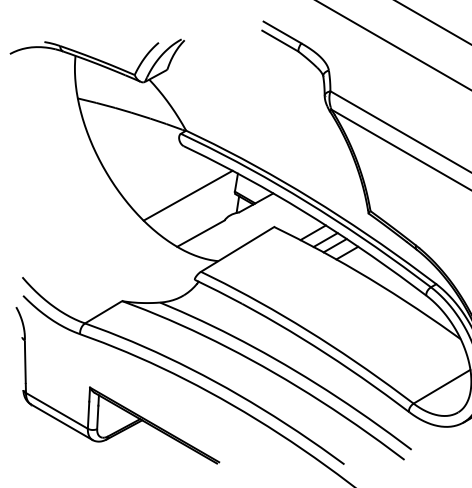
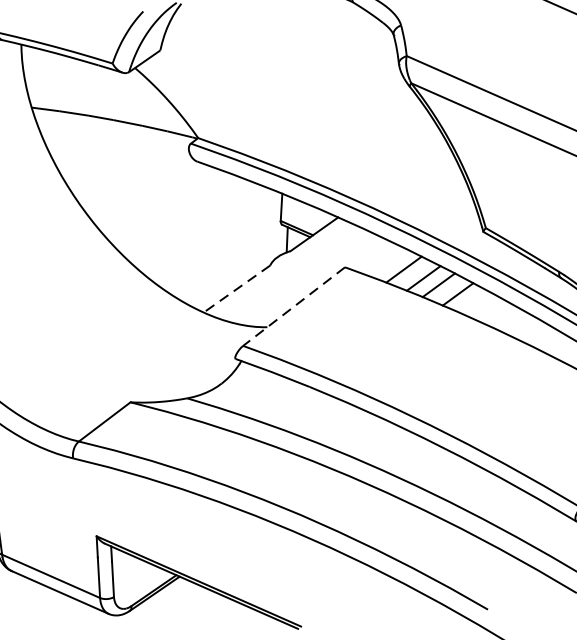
line: (187, 195) -> (210, 234), removed
line: (200, 233) -> (236, 288), solid -> dashed
line: (237, 249) -> (293, 306), solid -> dashed

